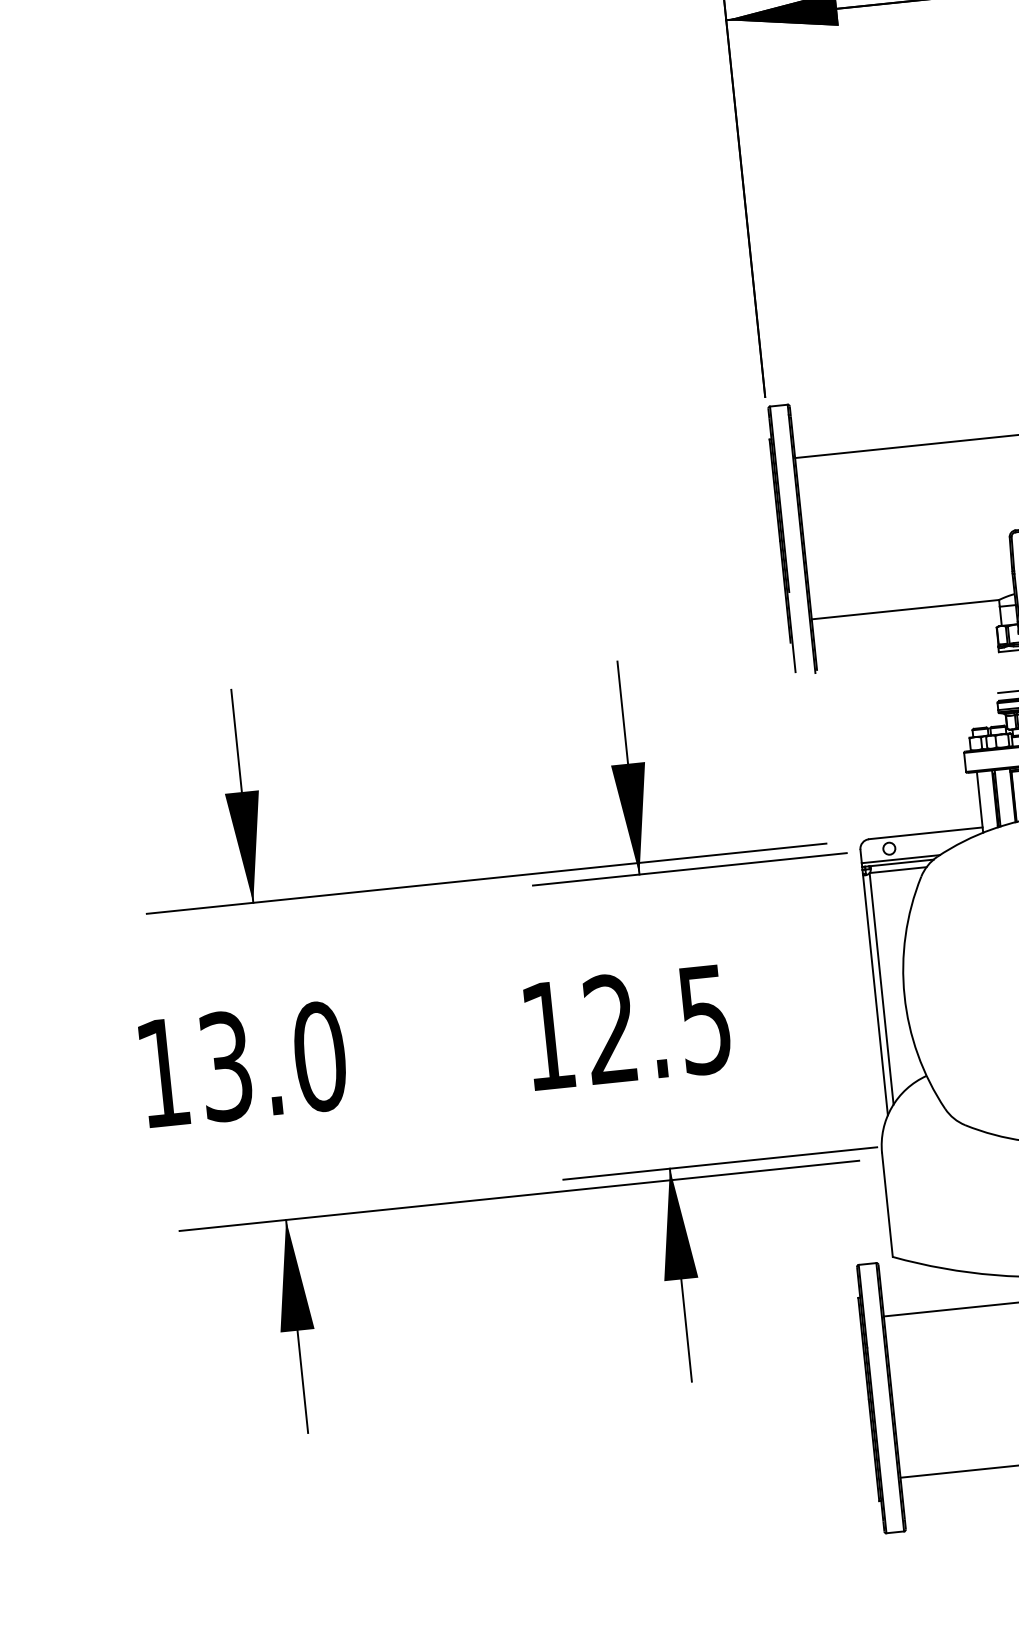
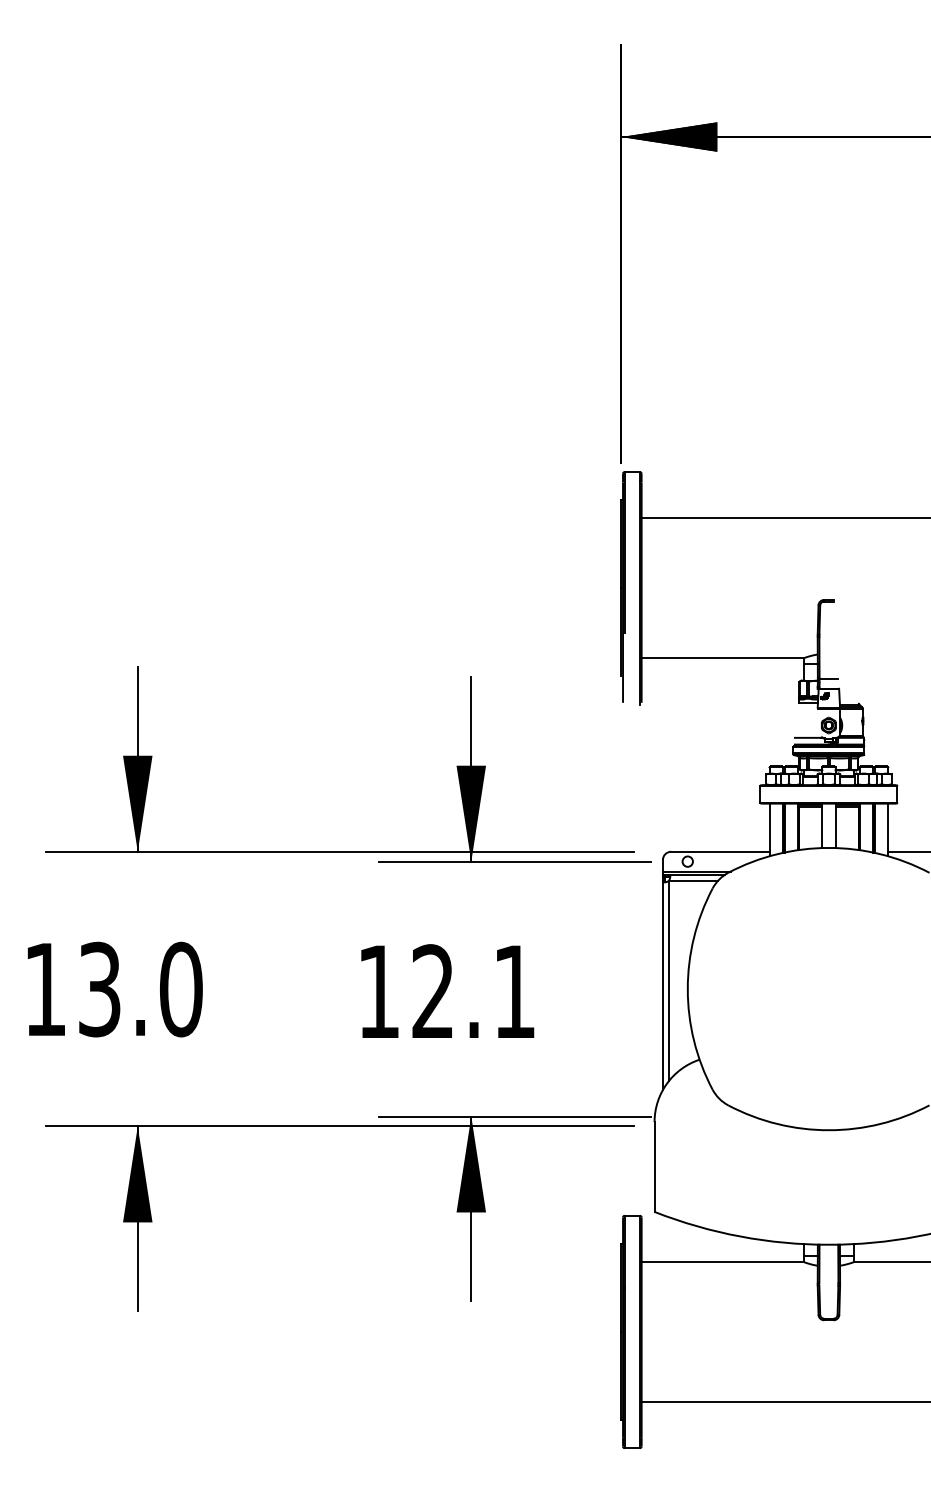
text: (704, 1020) -> (514, 992), 12.5 -> 12.1

